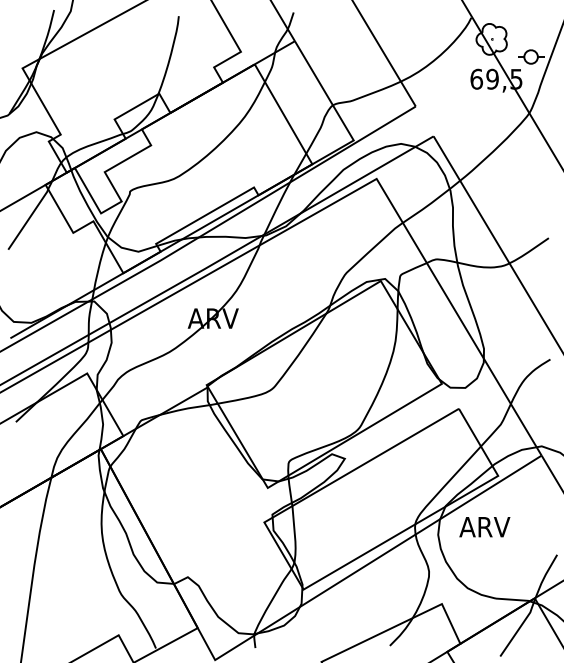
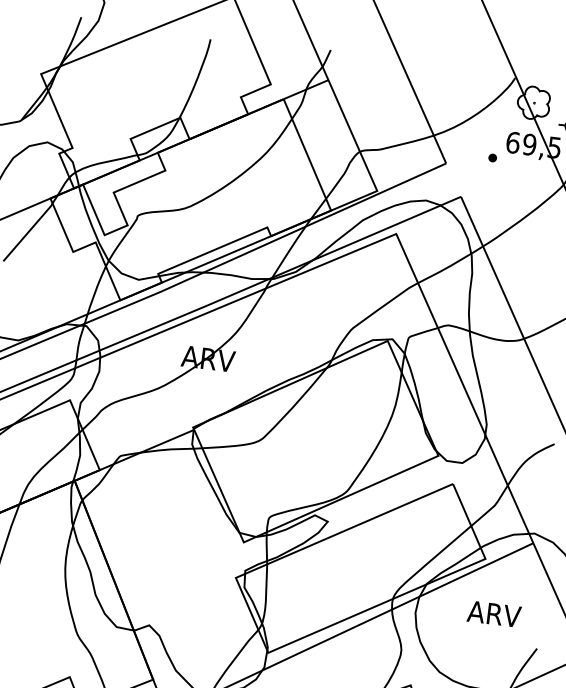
part: (459, 96) -> (493, 158), added
text: (484, 527) -> (493, 614), moved

